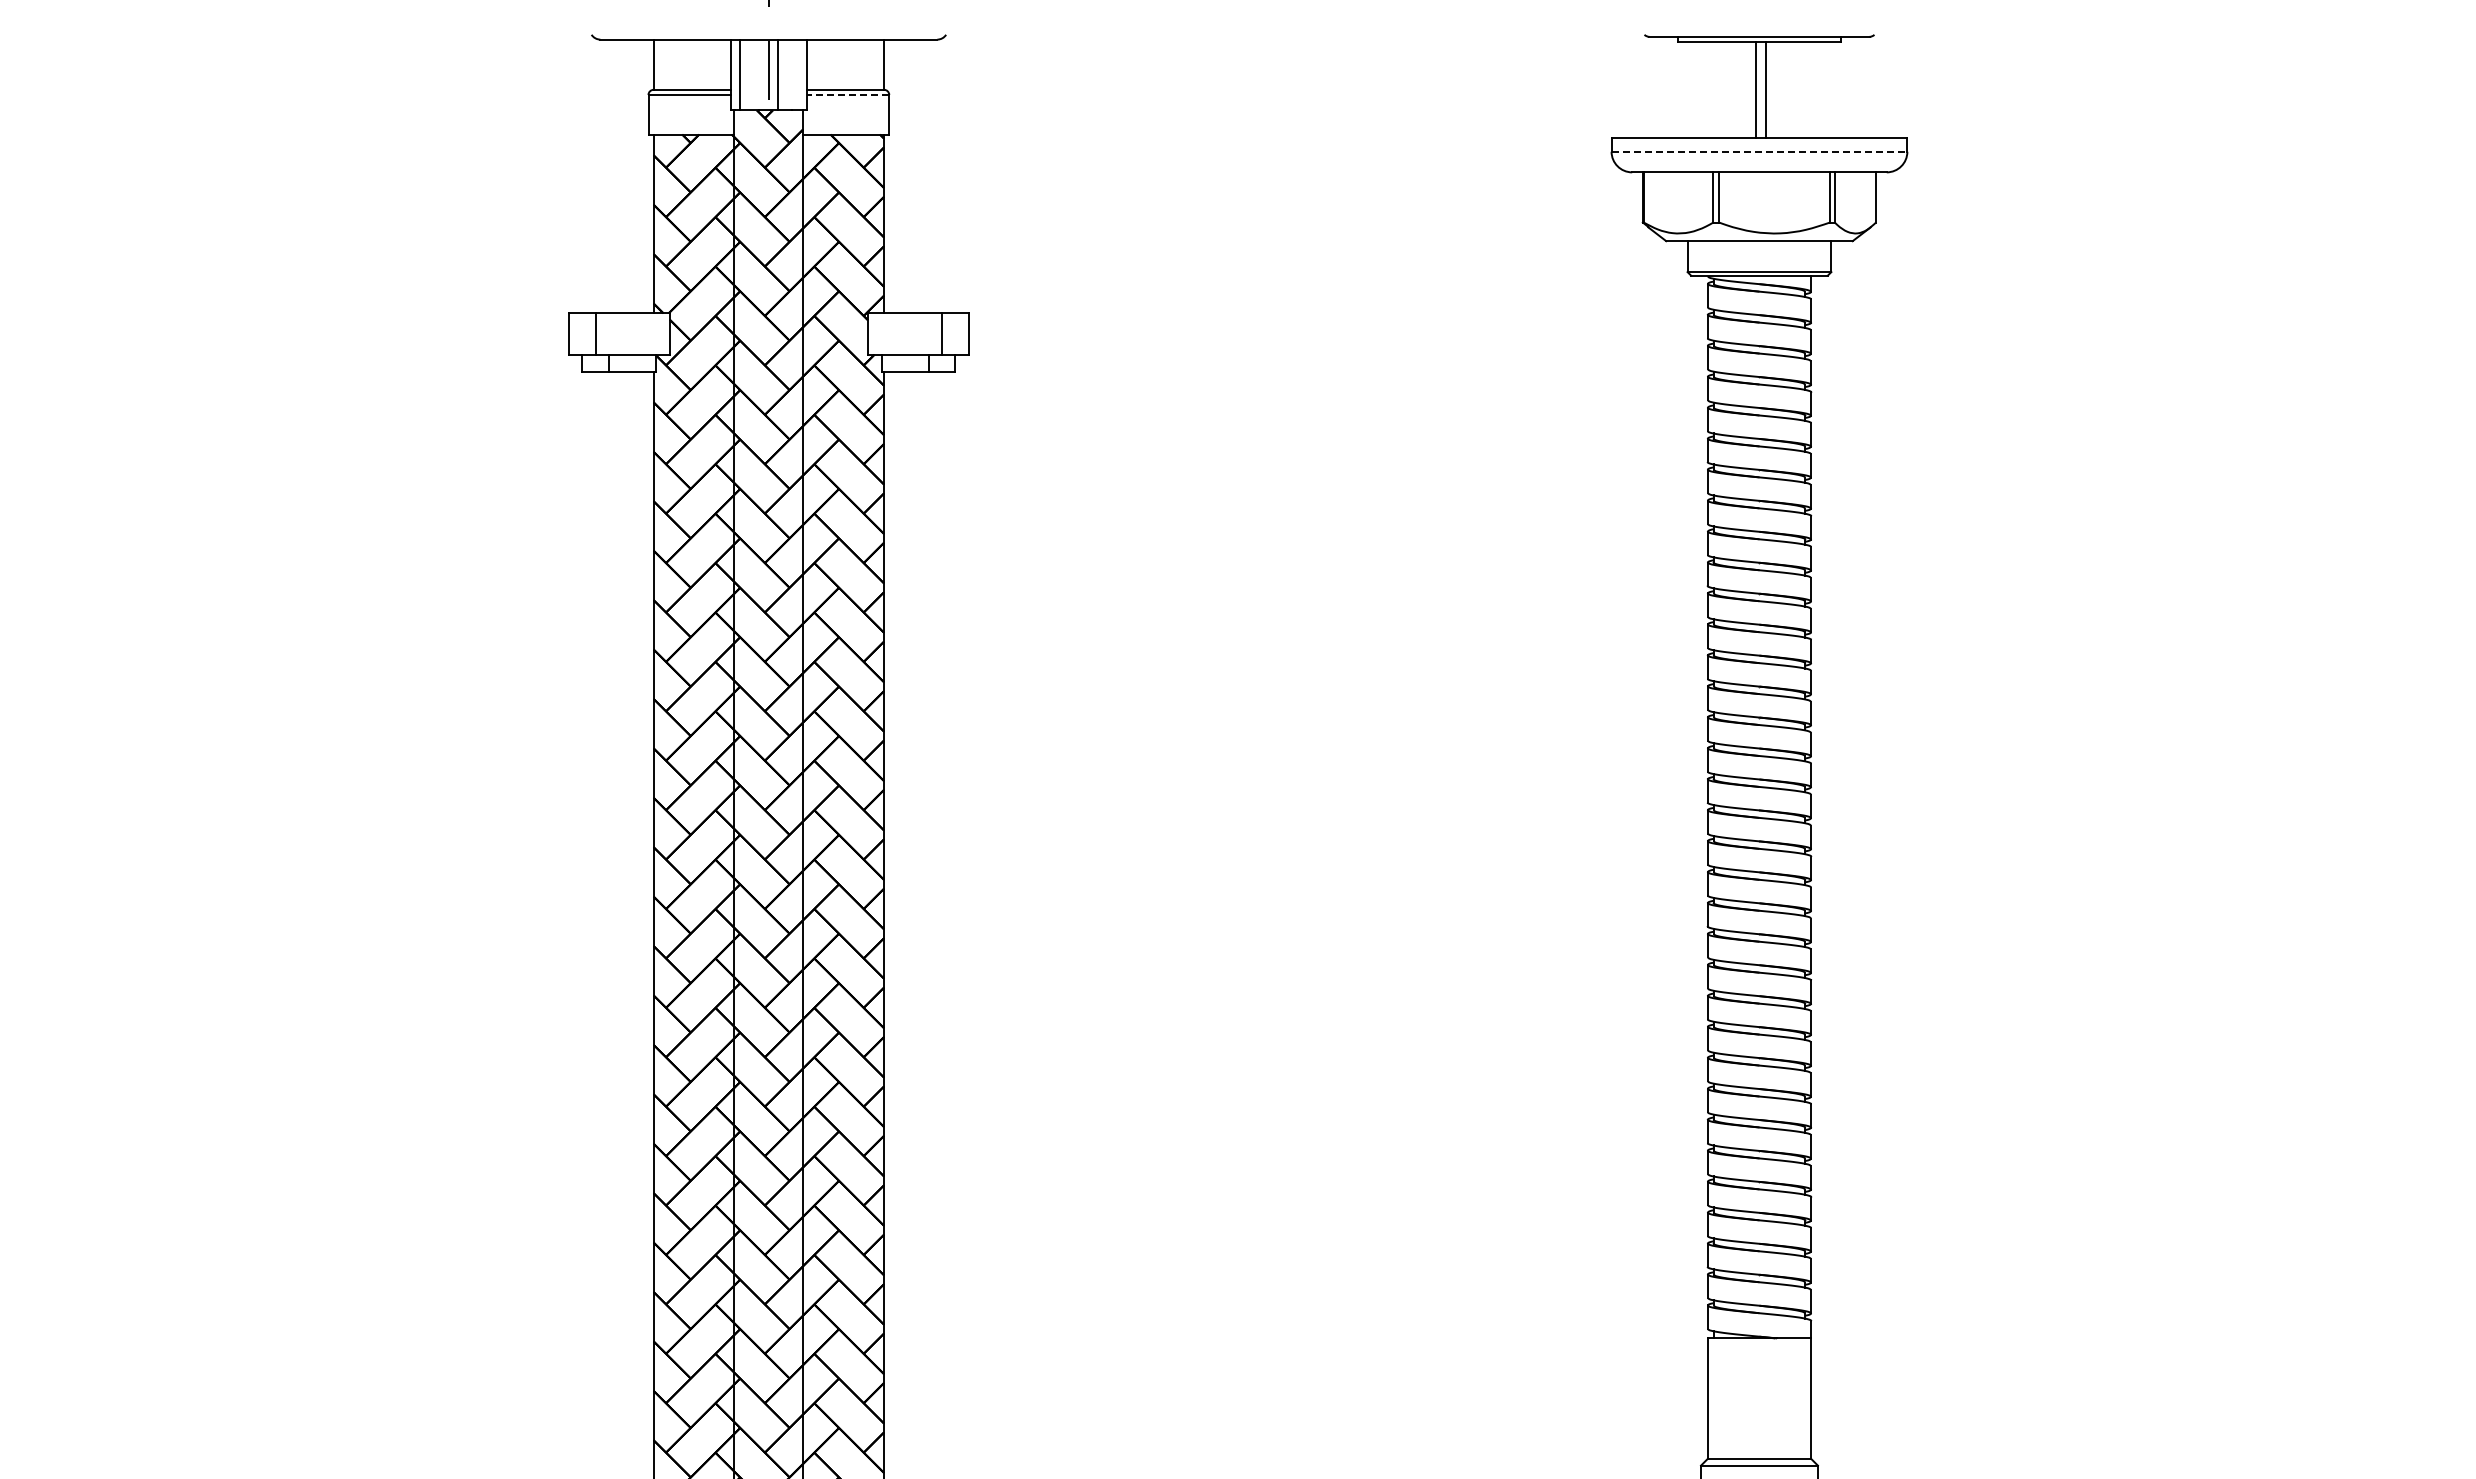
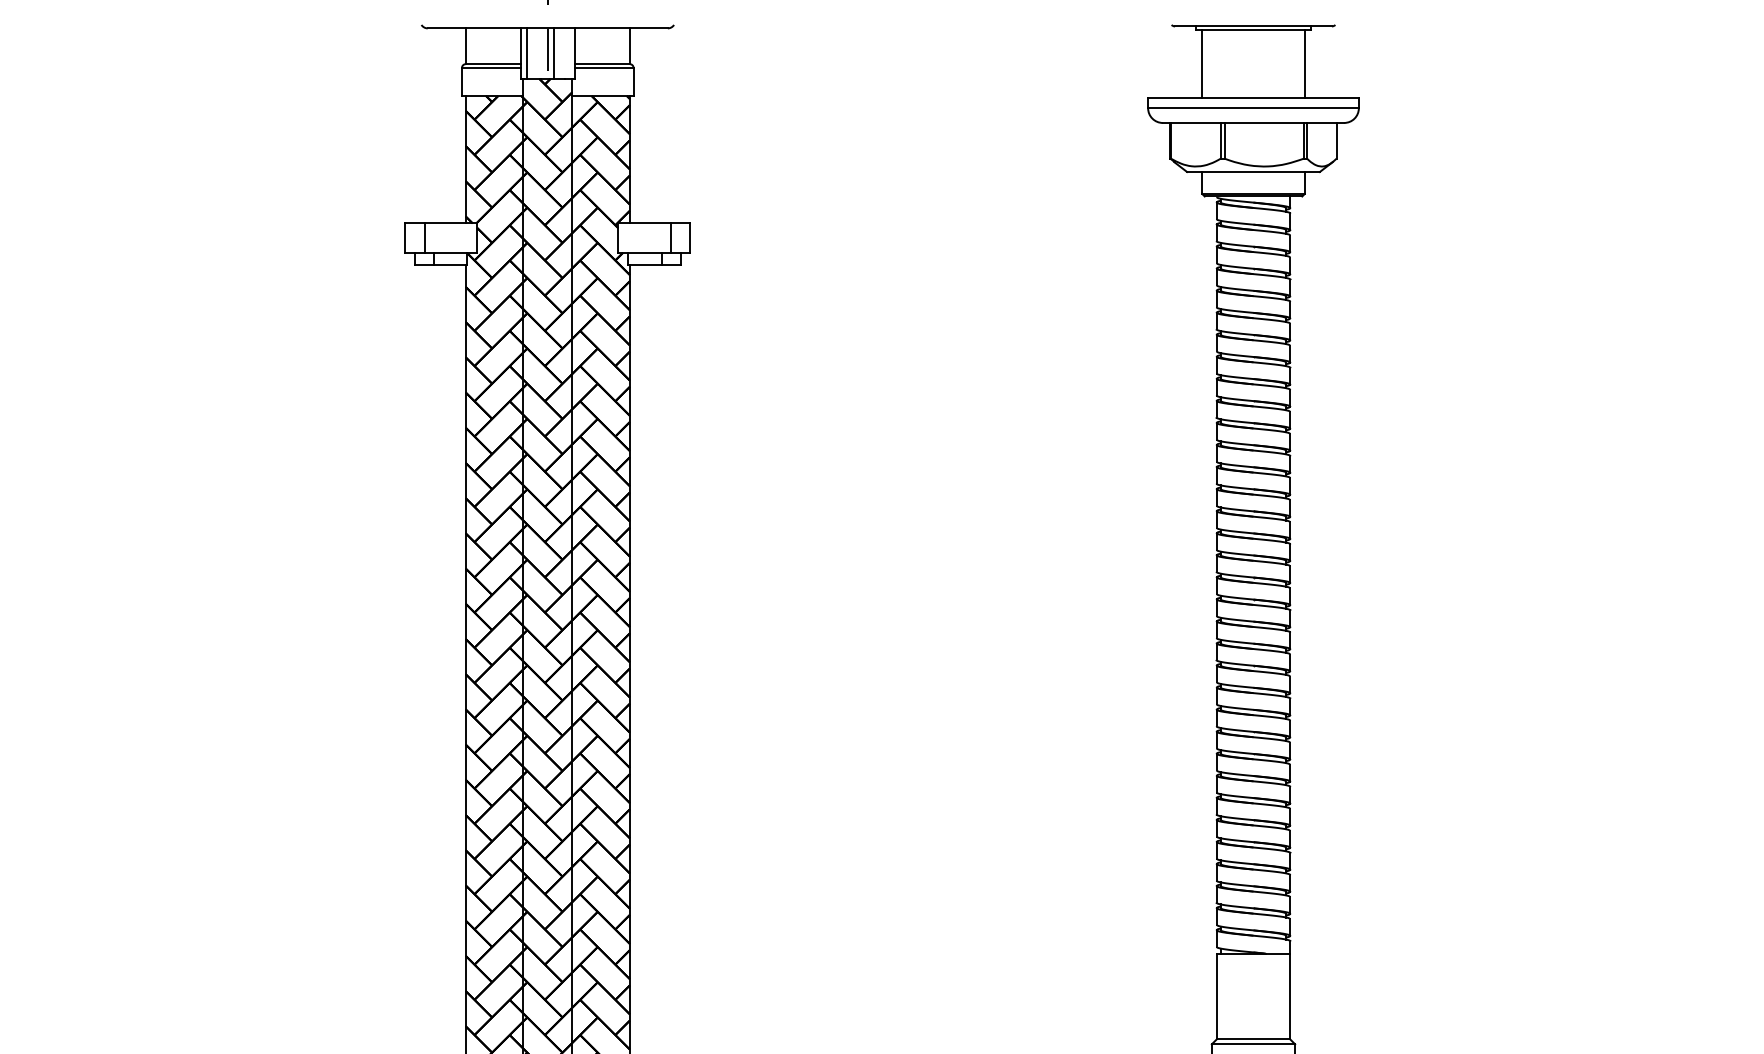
line: (1755, 89) -> (1202, 63), moved
line: (1766, 89) -> (1304, 63), moved
line: (847, 94) -> (603, 67), dashed -> solid
line: (1759, 151) -> (1253, 108), dashed -> solid

